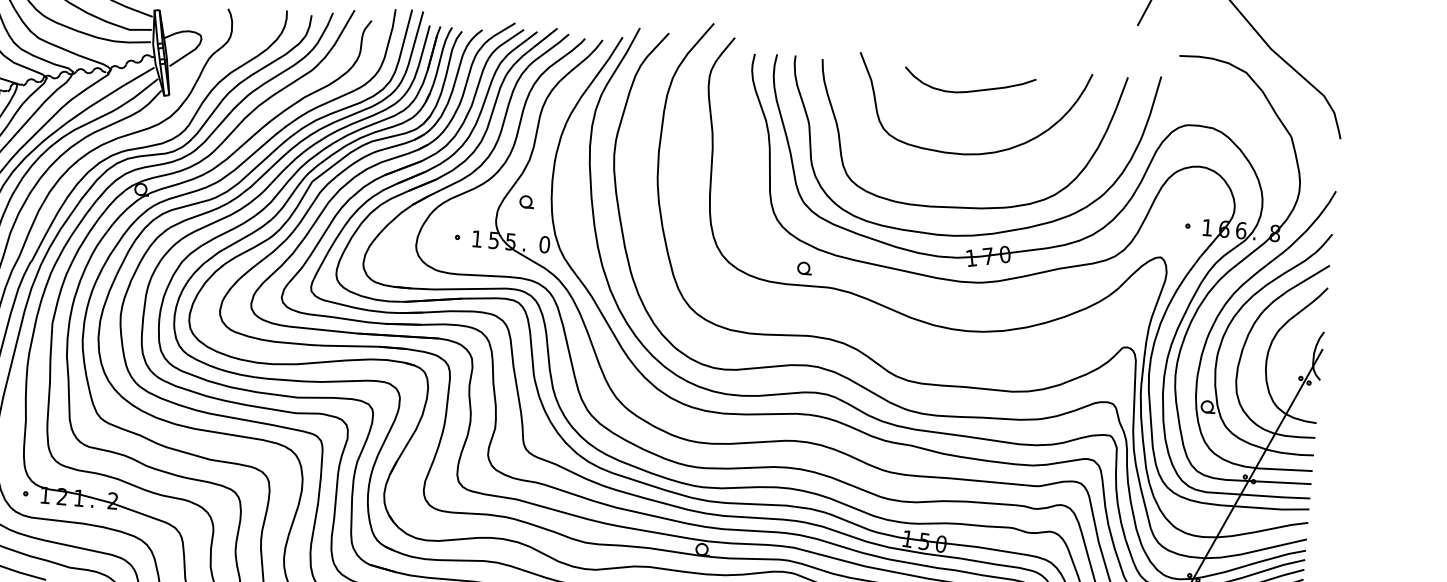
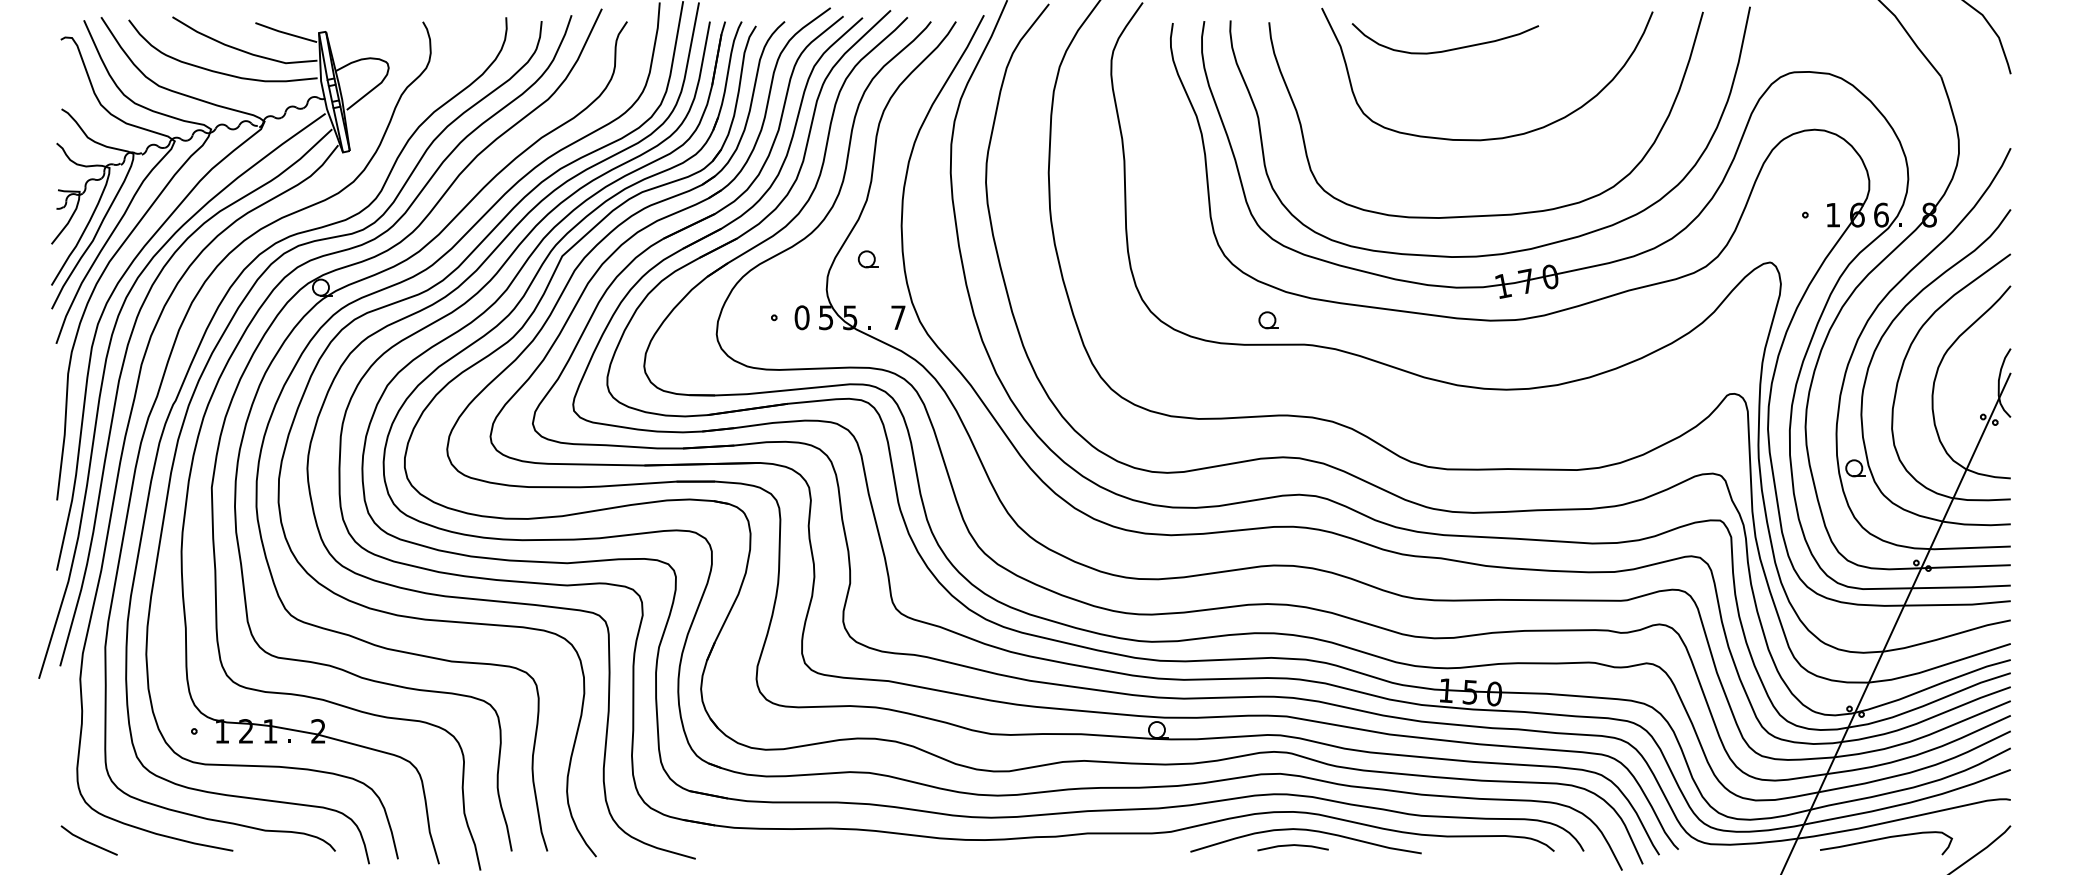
curve: (970, 90) -> (1447, 49), moved
text: (476, 238) -> (801, 317), 1 -> 0
text: (544, 244) -> (898, 317), 0 -> 7

